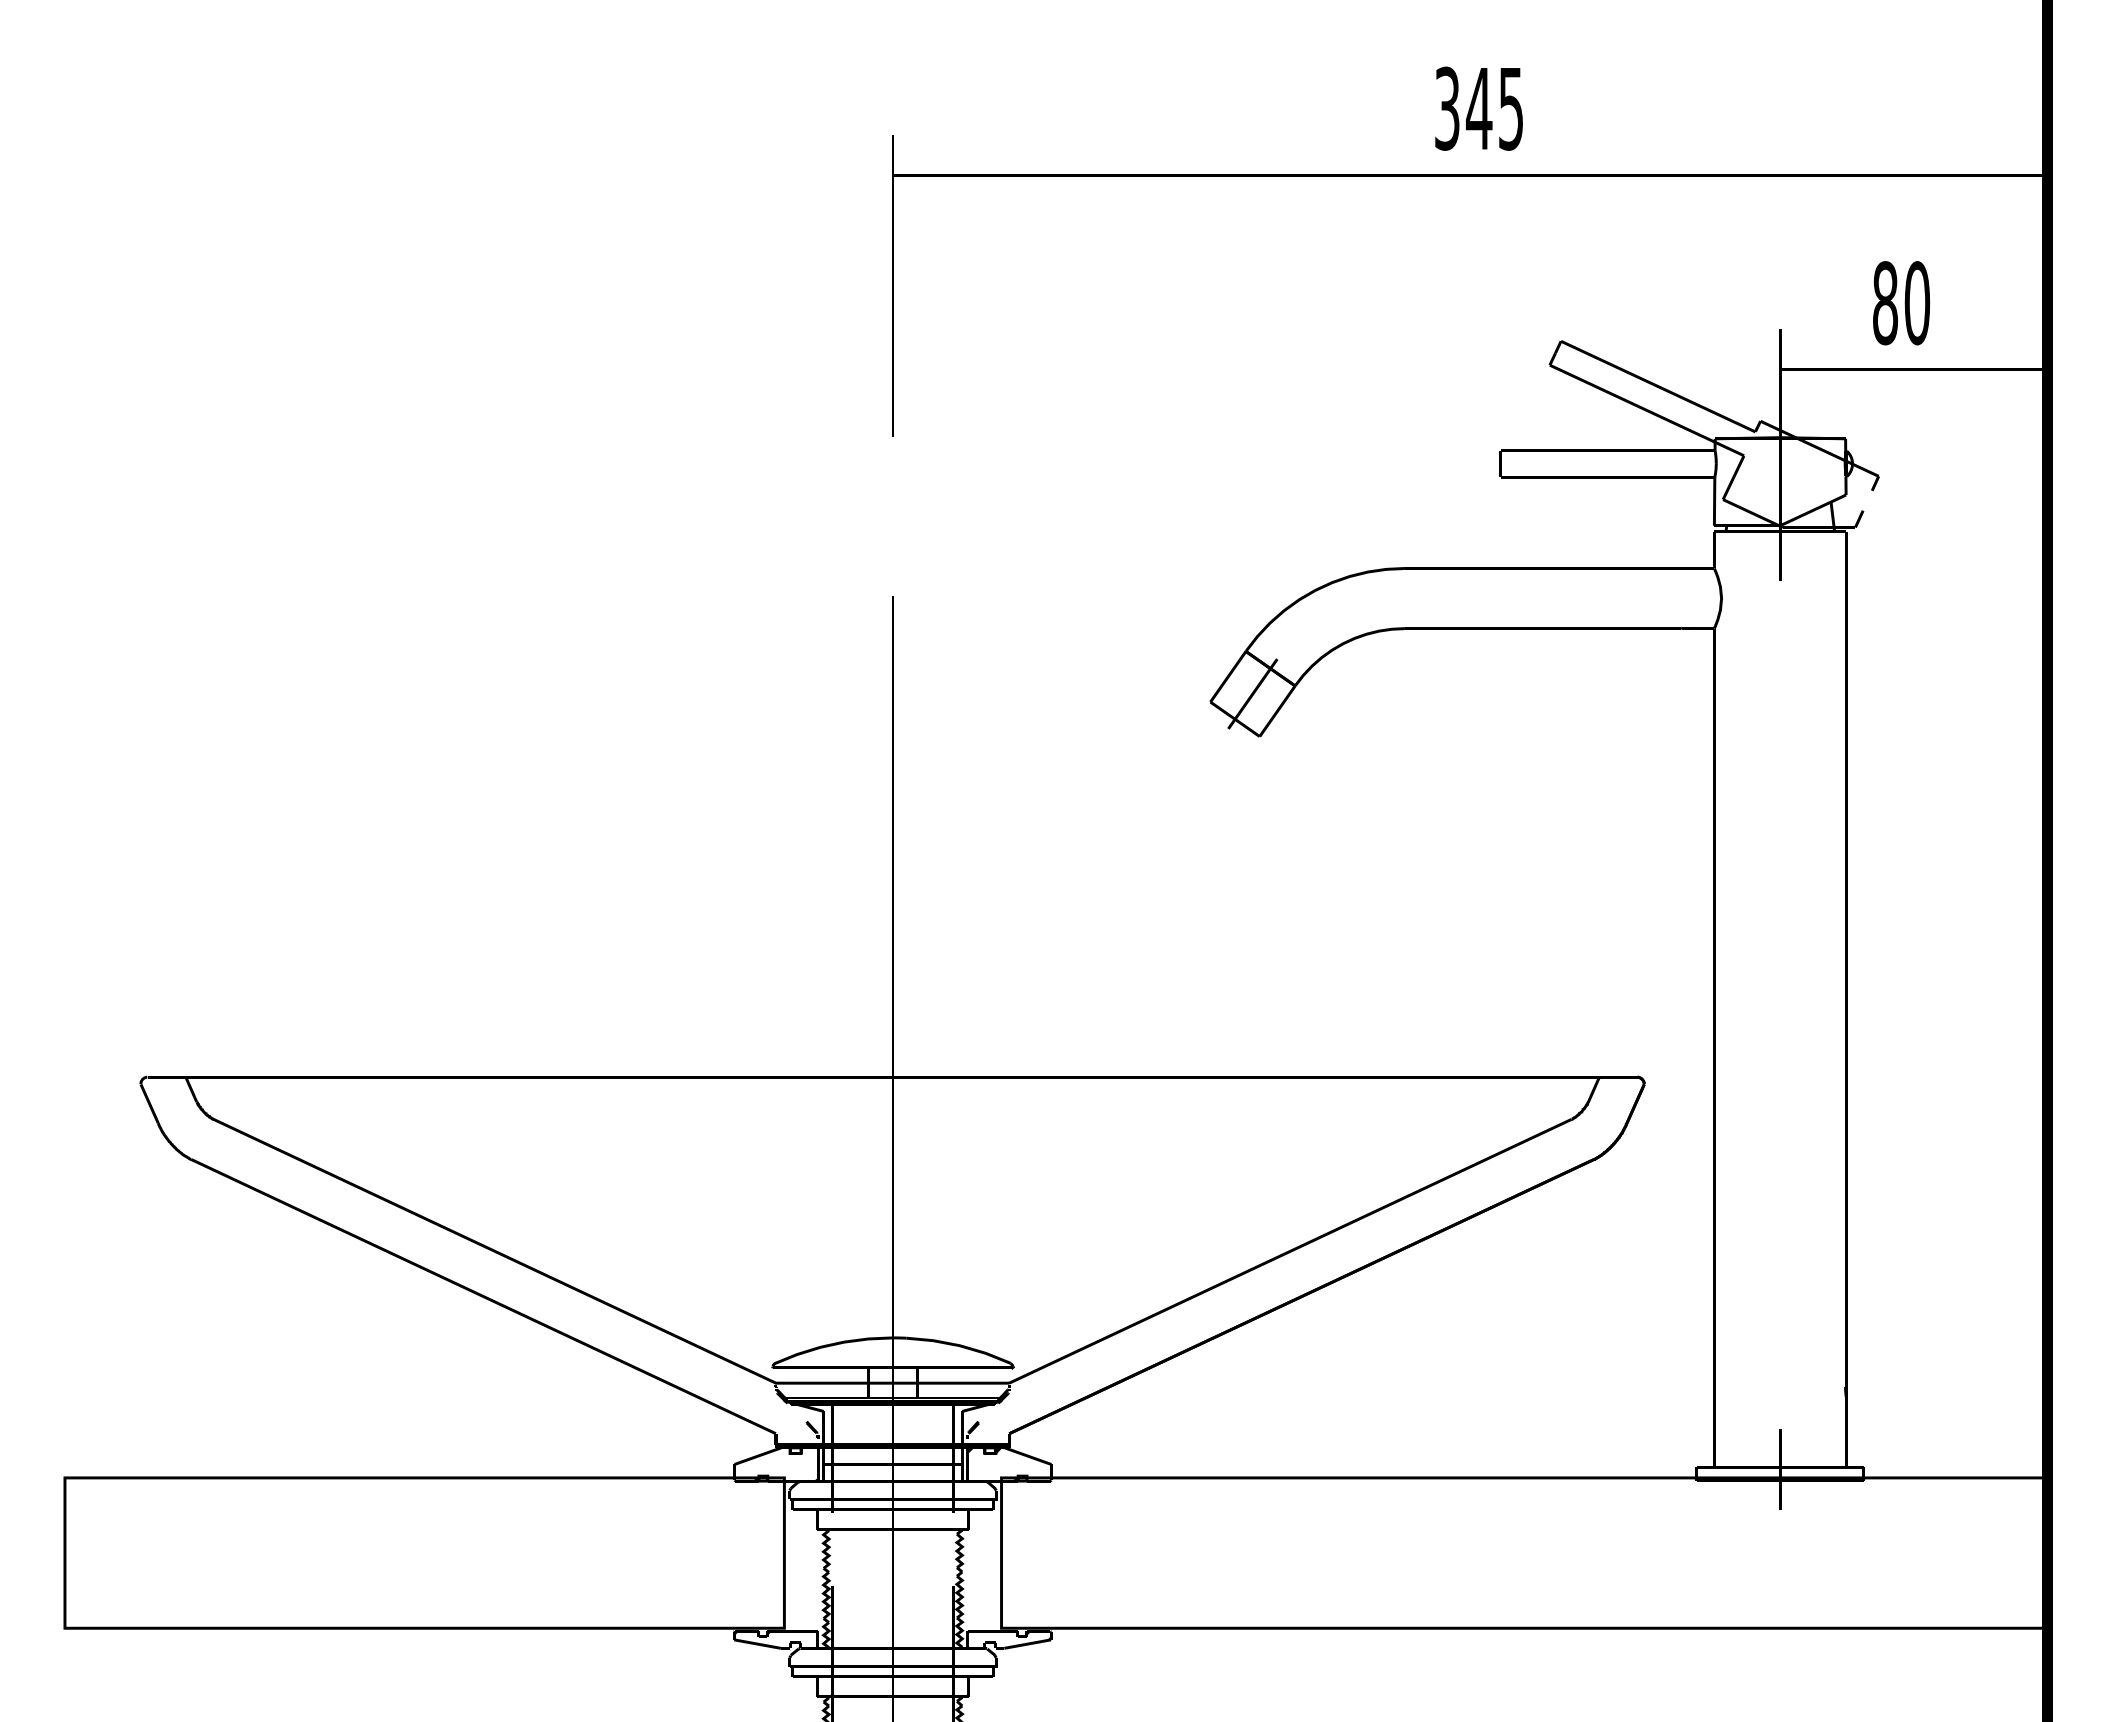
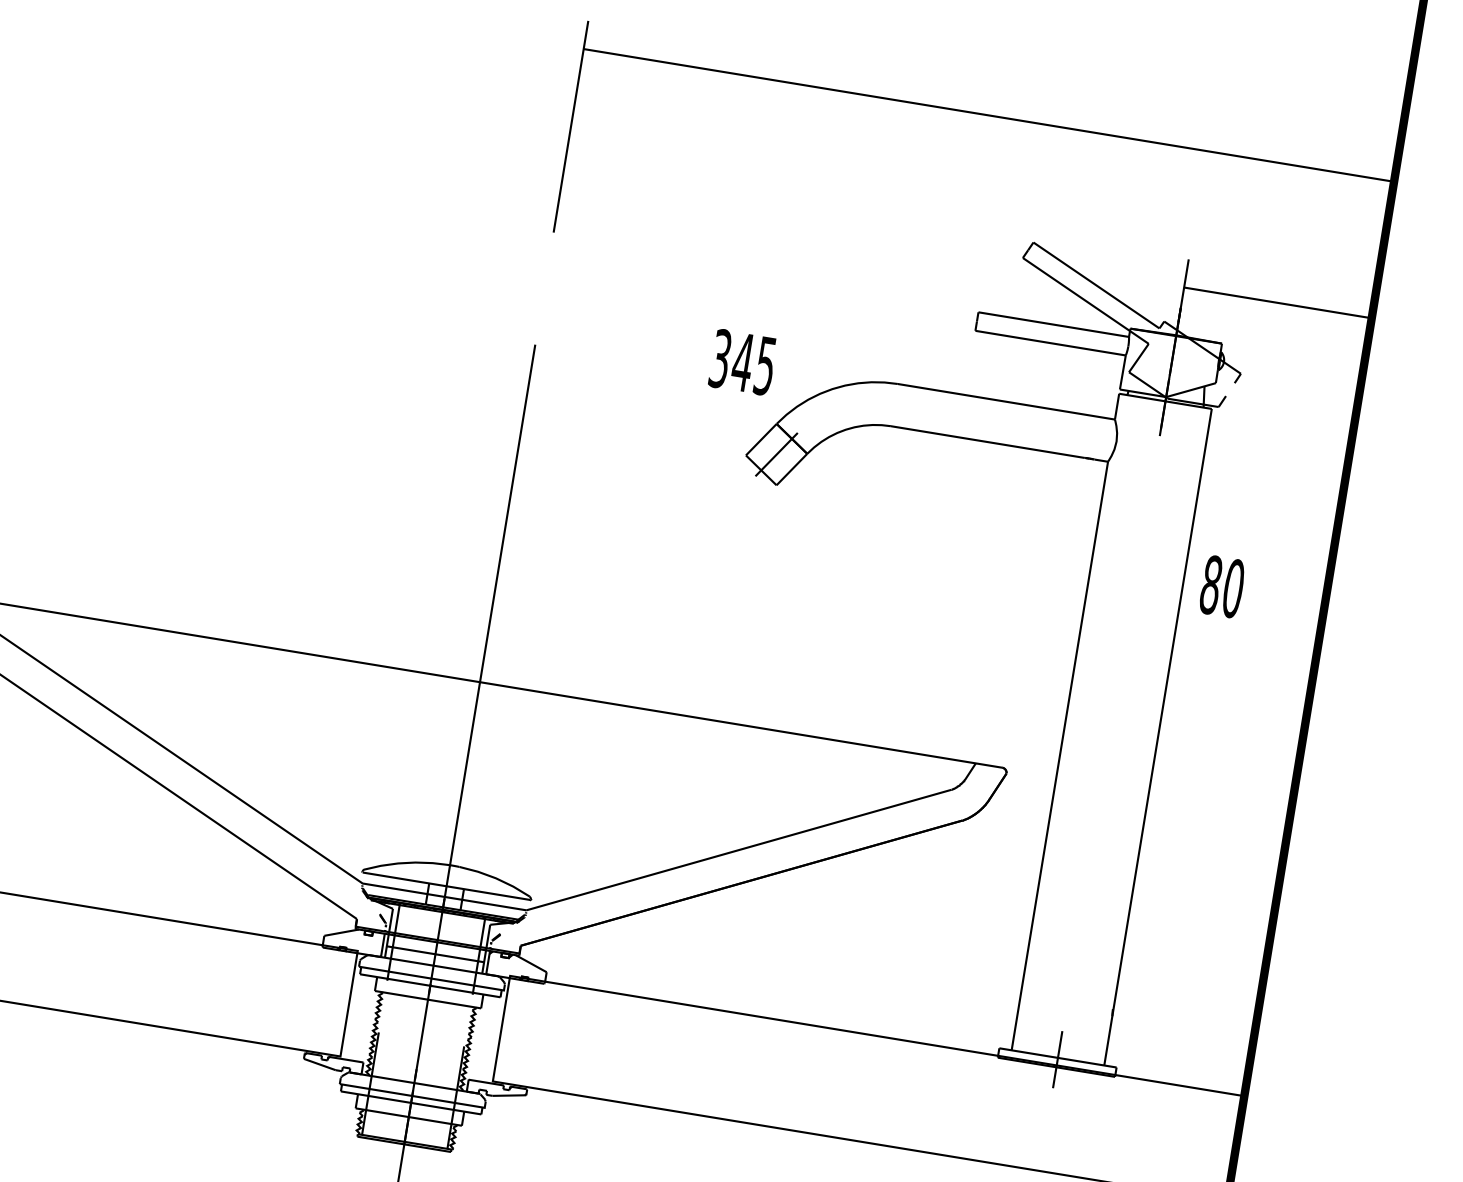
text: (1478, 108) -> (742, 362), moved
text: (1901, 303) -> (1222, 587), moved

